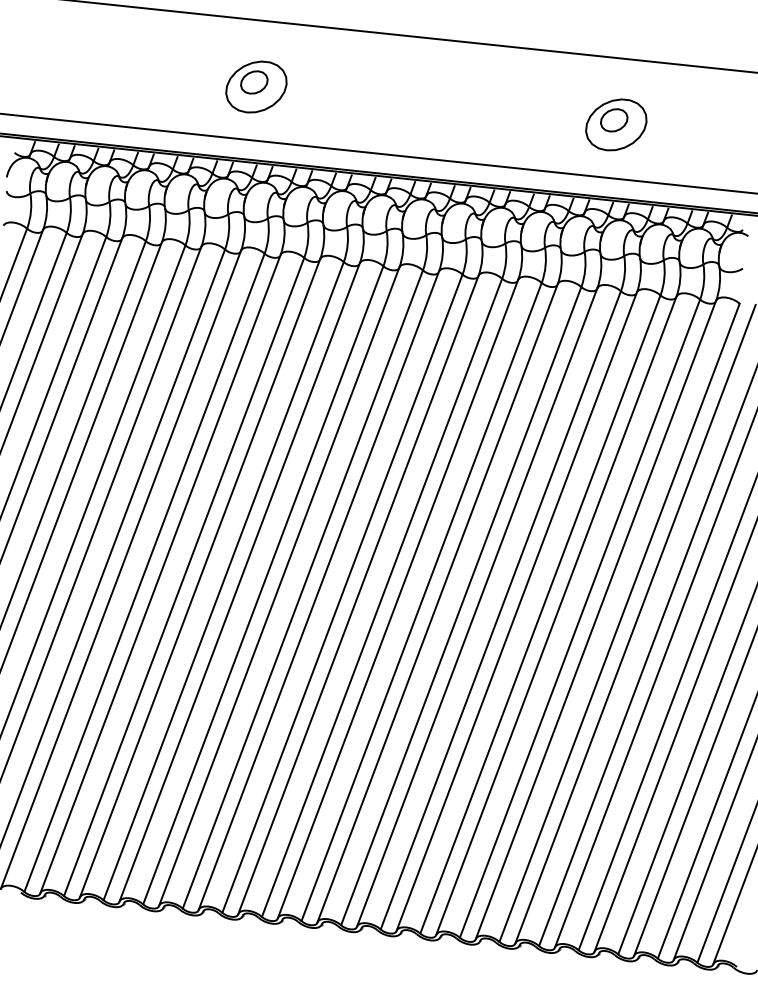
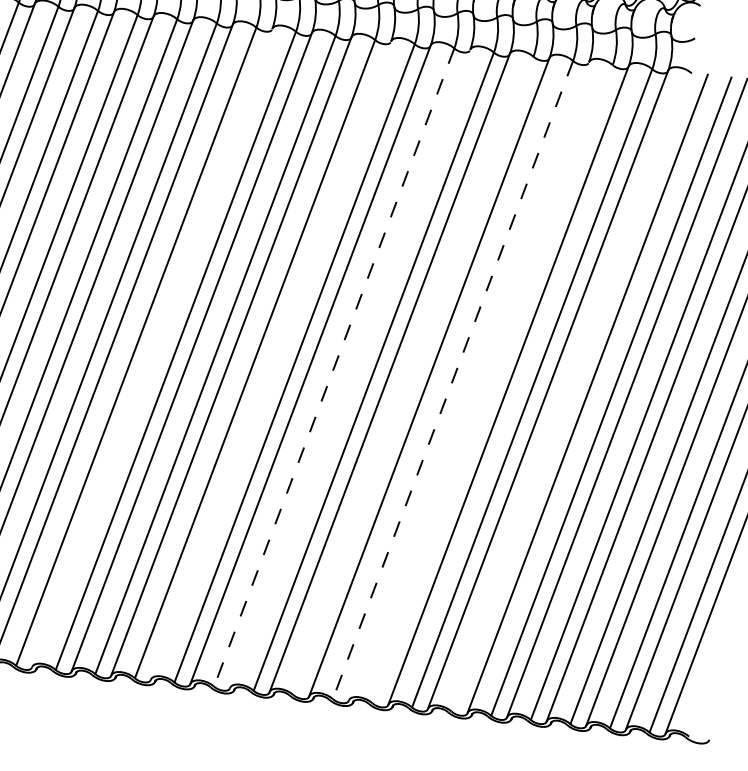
line: (199, 578) -> (151, 348), removed
line: (318, 590) -> (270, 360), removed
line: (382, 597) -> (334, 367), solid -> dashed
line: (397, 598) -> (349, 368), removed
line: (461, 606) -> (413, 376), removed
line: (500, 610) -> (452, 380), solid -> dashed
line: (516, 611) -> (468, 381), removed
line: (540, 614) -> (492, 384), removed
line: (619, 622) -> (571, 392), removed

